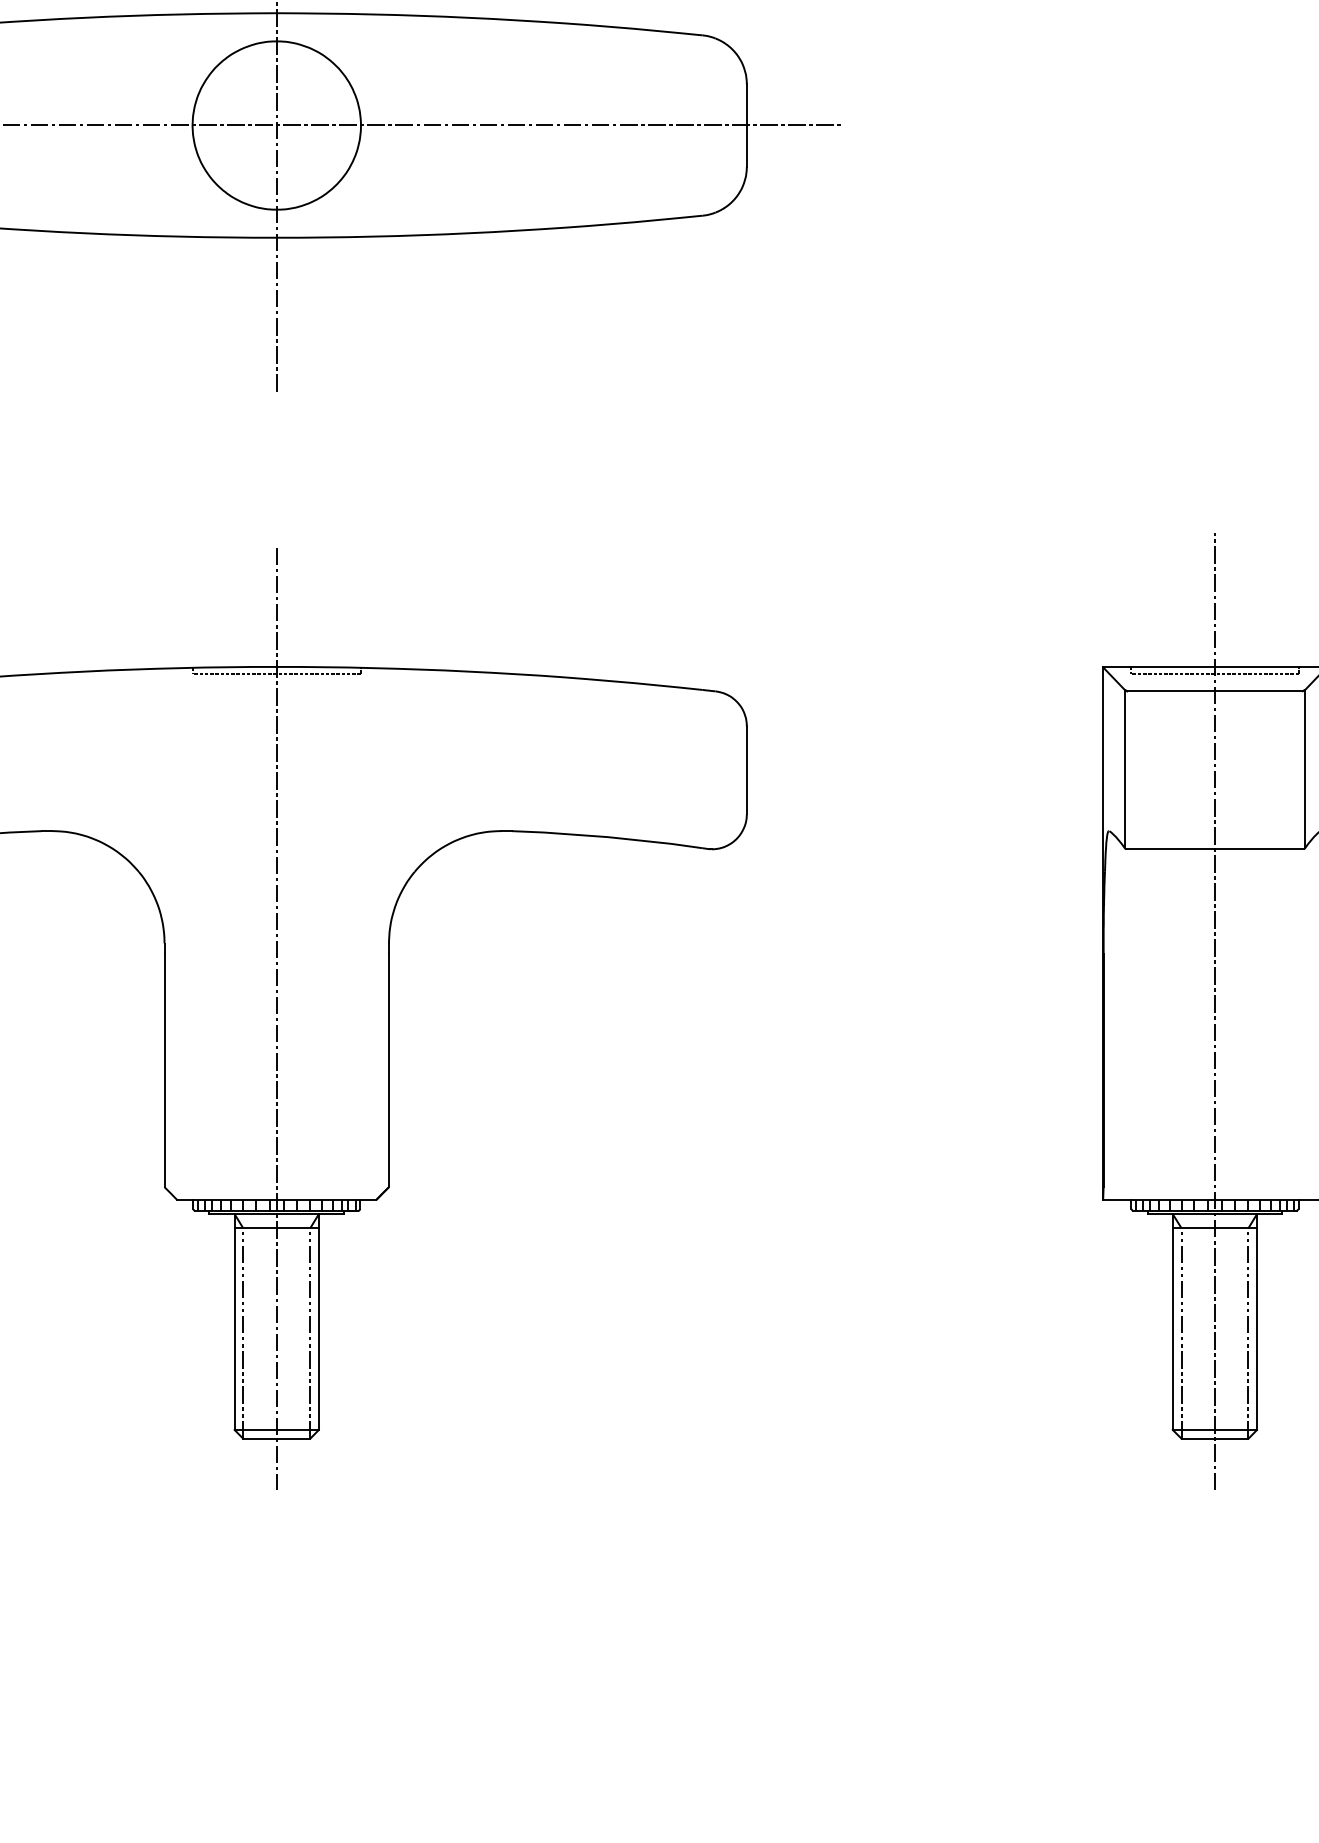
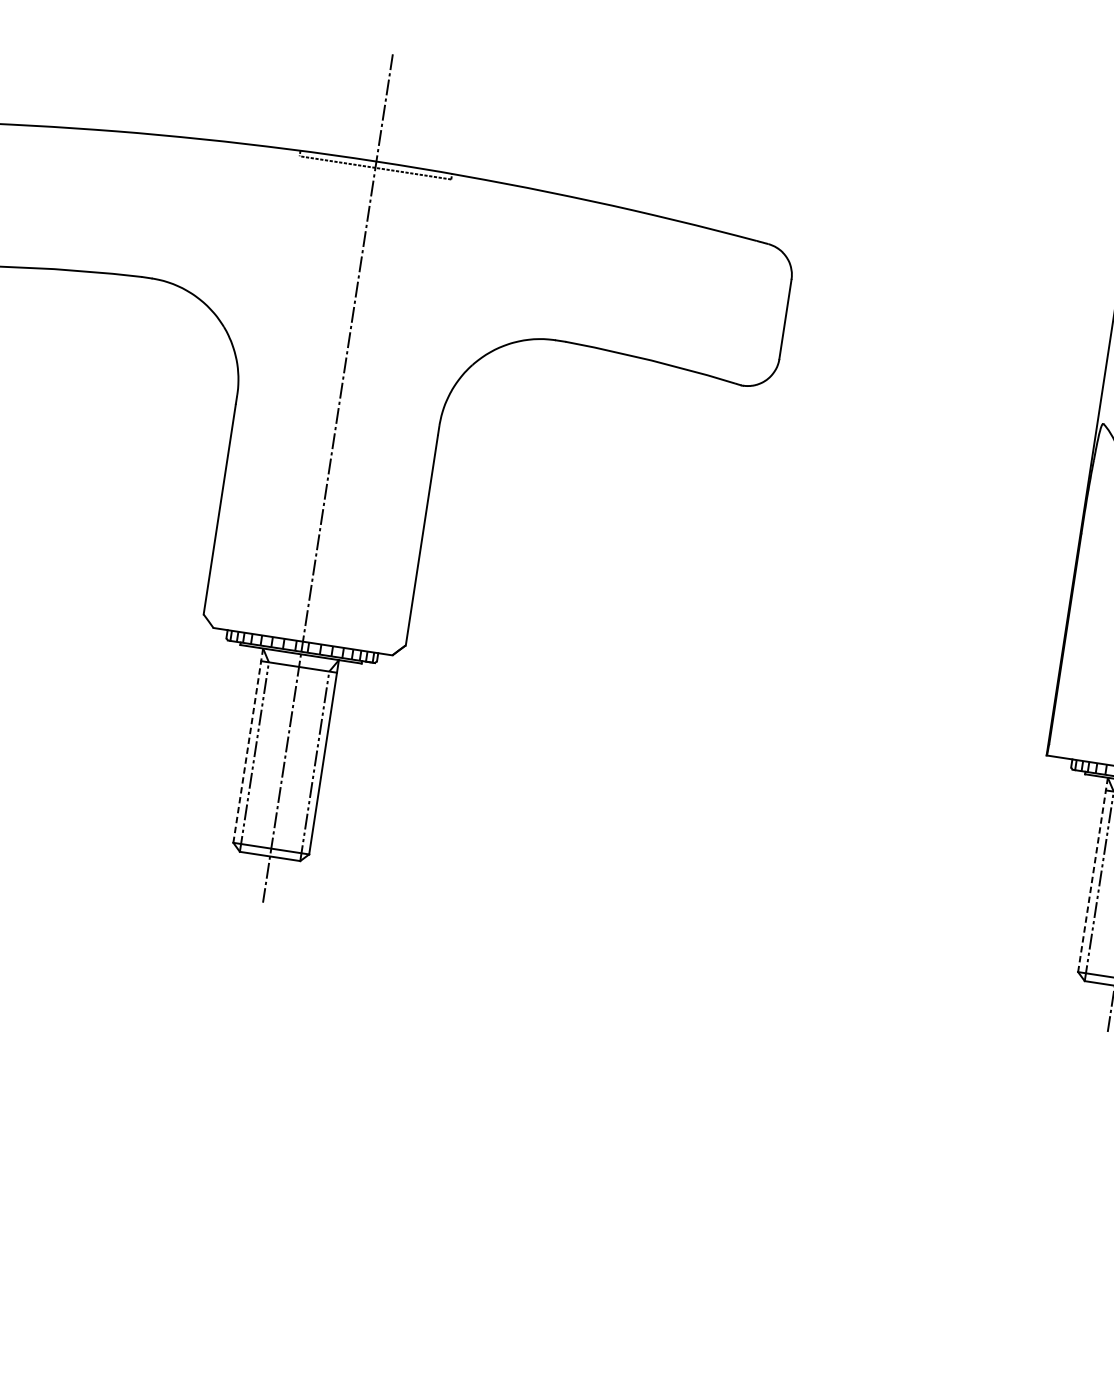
line: (234, 1322) -> (248, 746), solid -> dashed
line: (1172, 1322) -> (1092, 875), solid -> dashed

